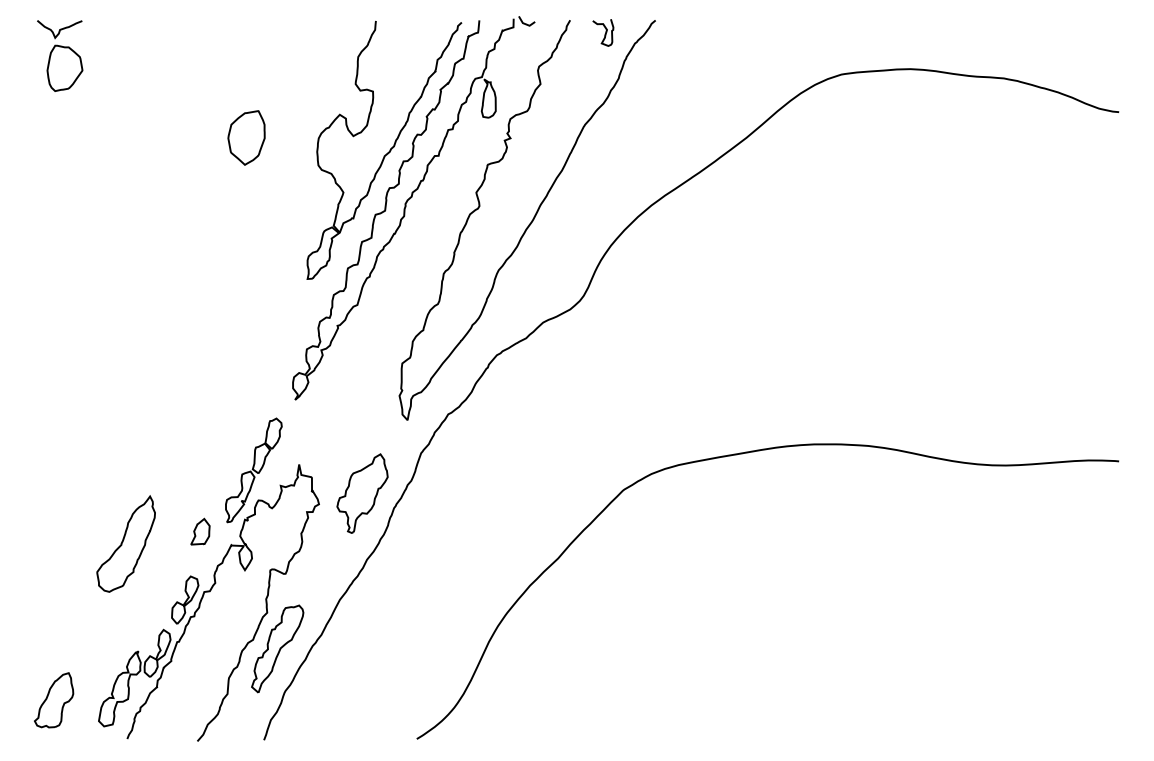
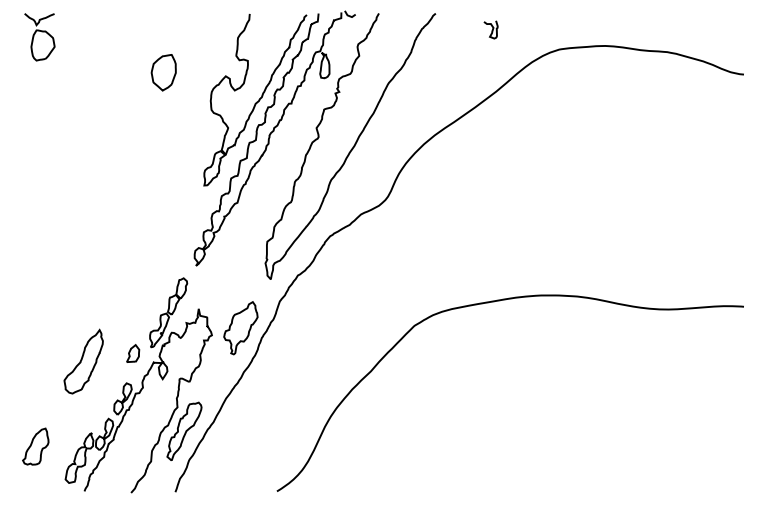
curve: (604, 33) -> (491, 30), moved
part: (246, 137) -> (163, 72), moved
part: (53, 700) -> (35, 446), moved

